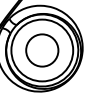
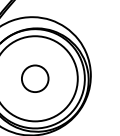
circle: (42, 50) -> (35, 78), size x0.6

